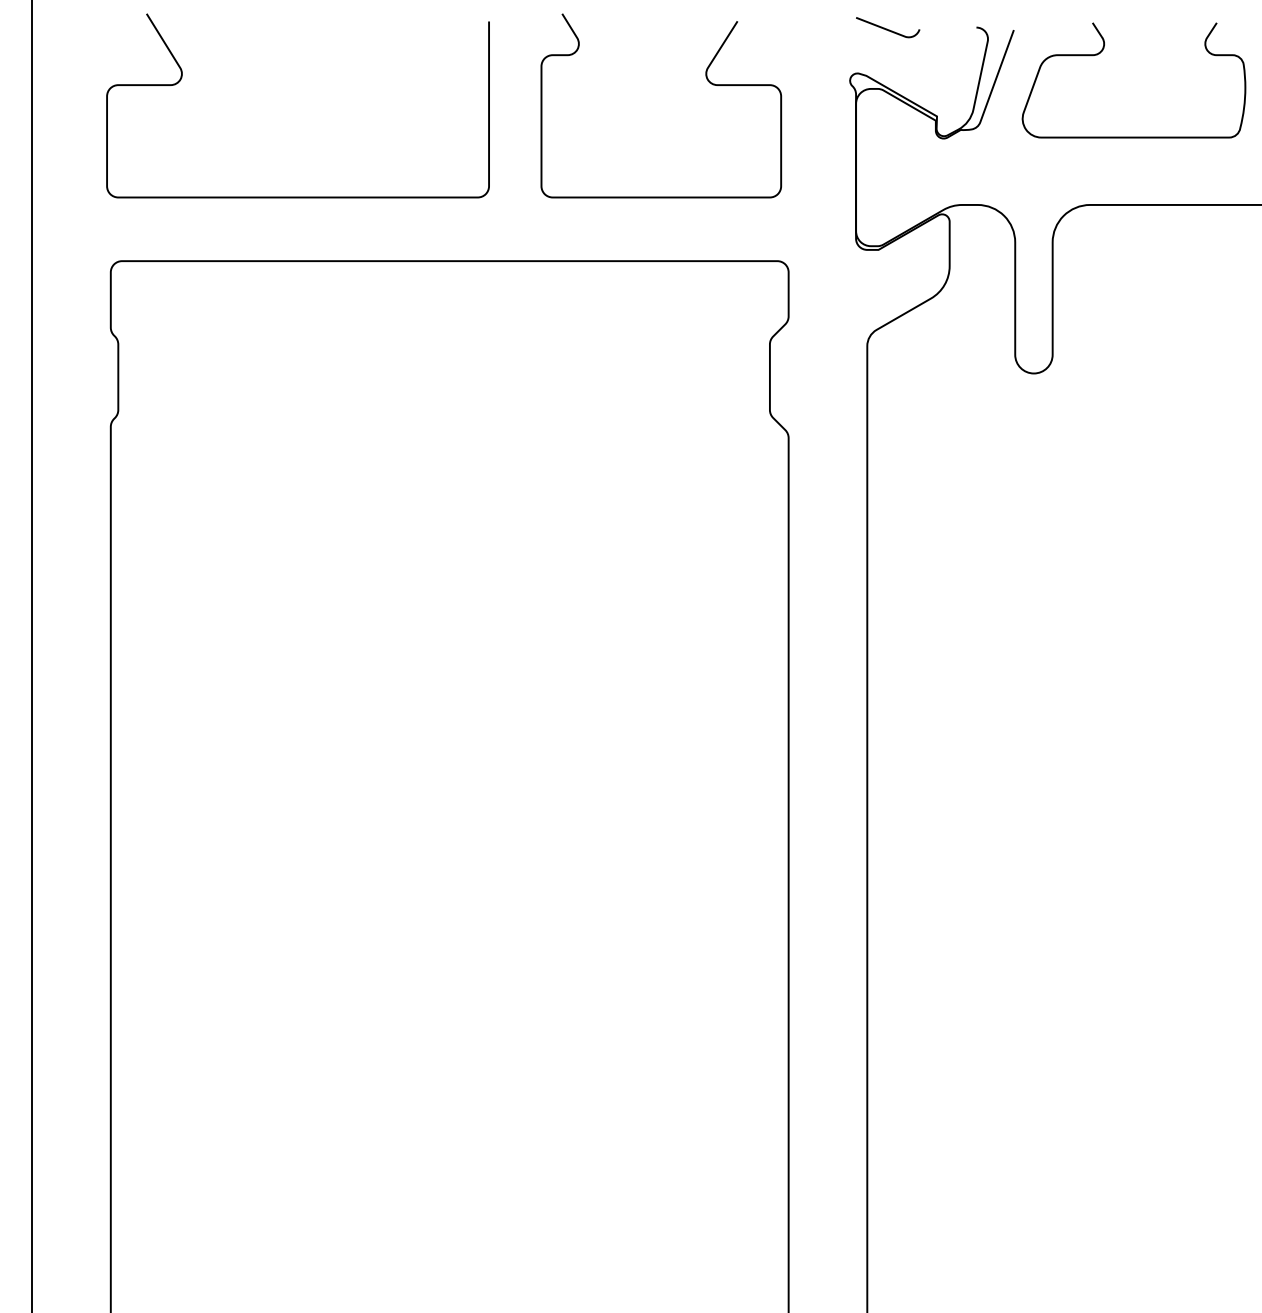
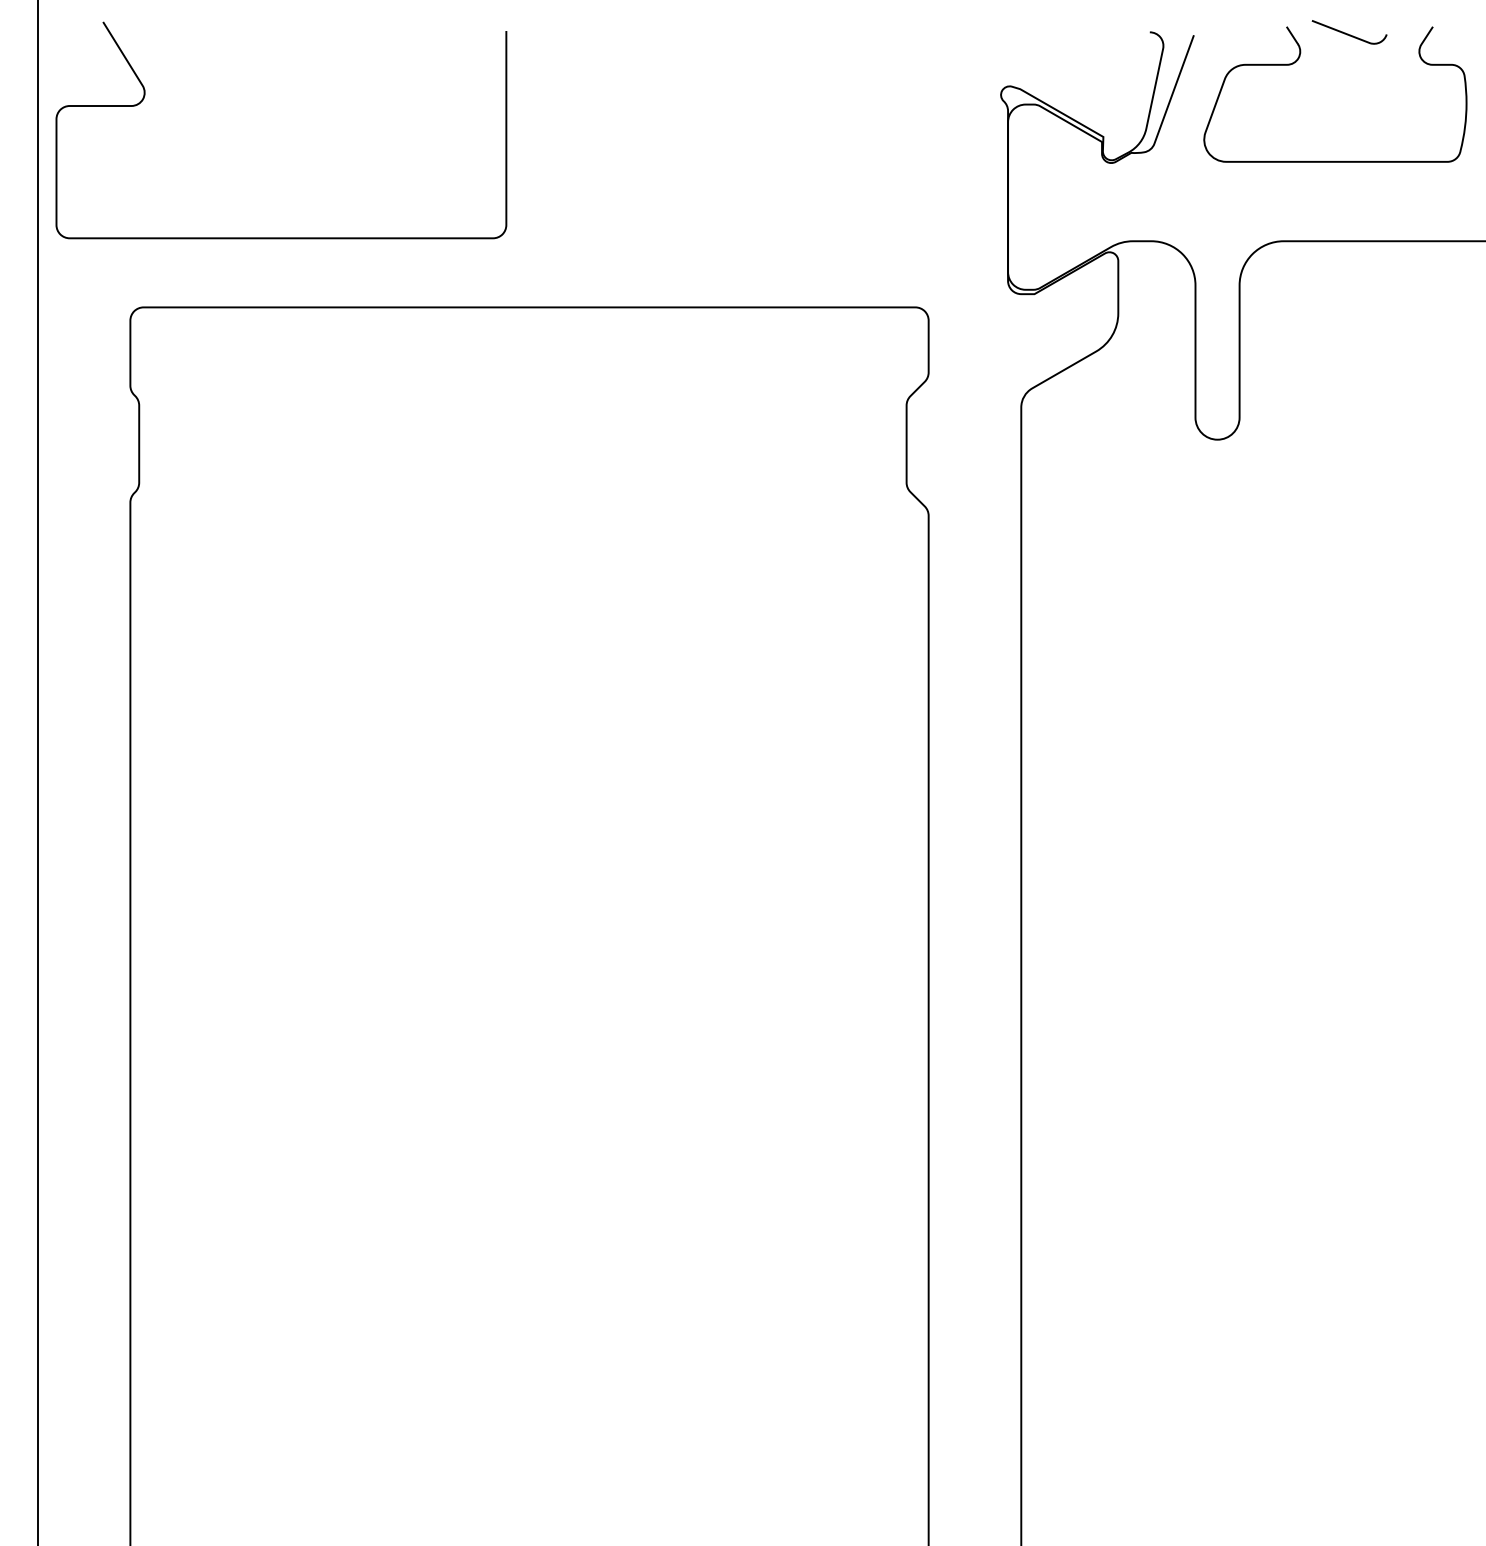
curve: (887, 28) -> (1348, 33), moved
curve: (707, 81) -> (833, 95), removed
curve: (297, 196) -> (280, 237), moved

